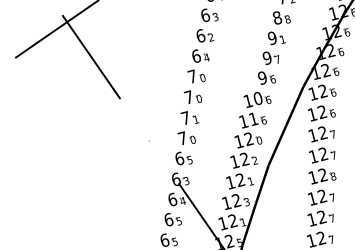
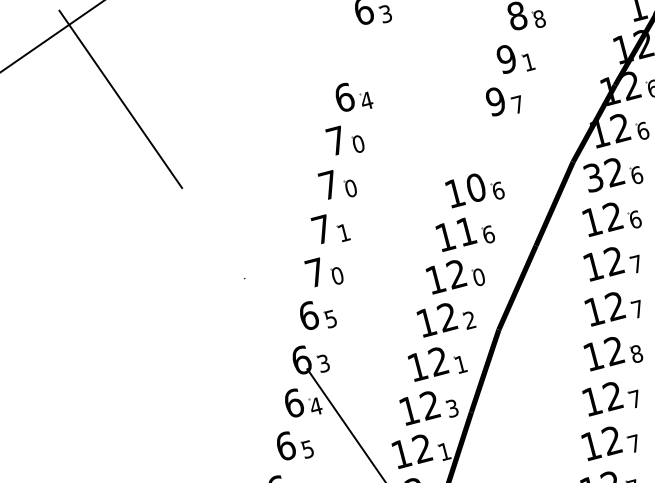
part: (205, 35) -> (364, 53), removed
part: (266, 77) -> (494, 142), removed
text: (313, 93) -> (594, 176), 12 -> 32

